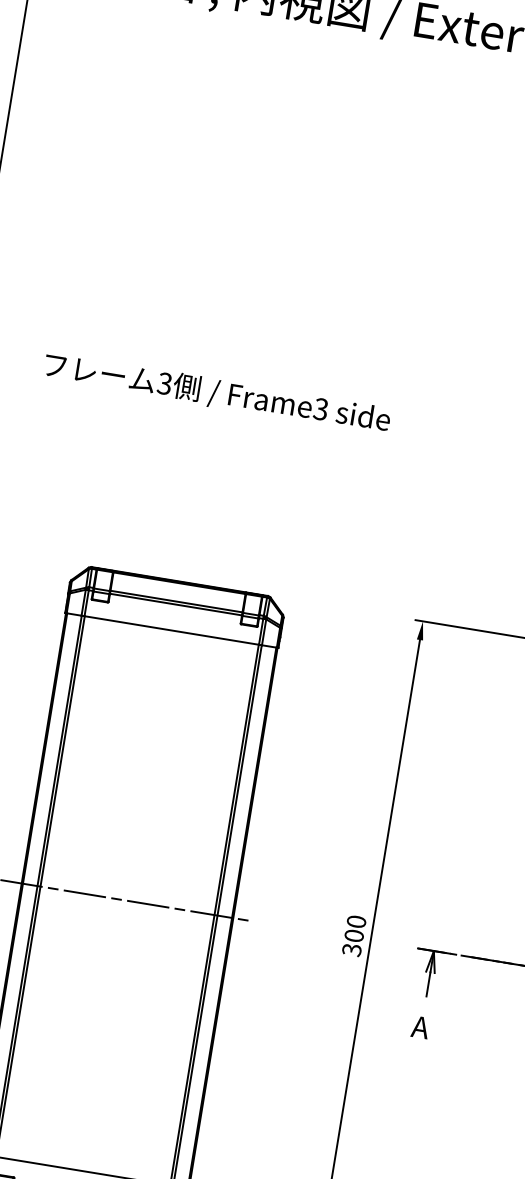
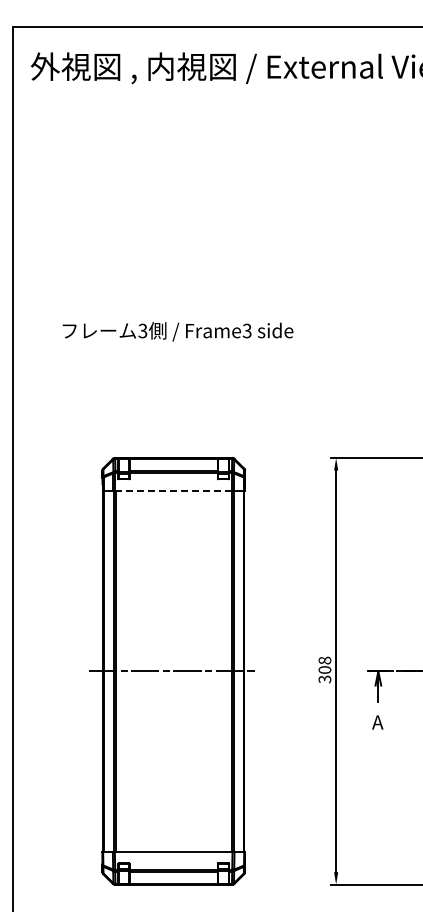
line: (171, 630) -> (173, 490), solid -> dashed
text: (355, 921) -> (324, 660), 300 -> 308

